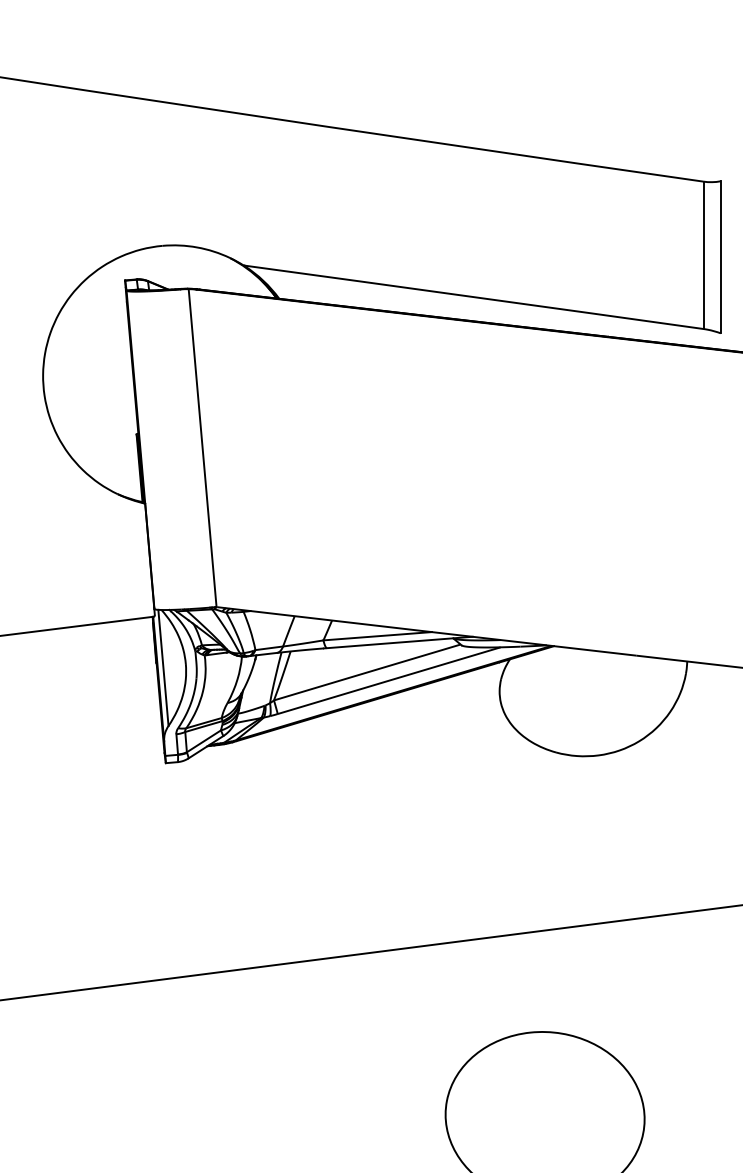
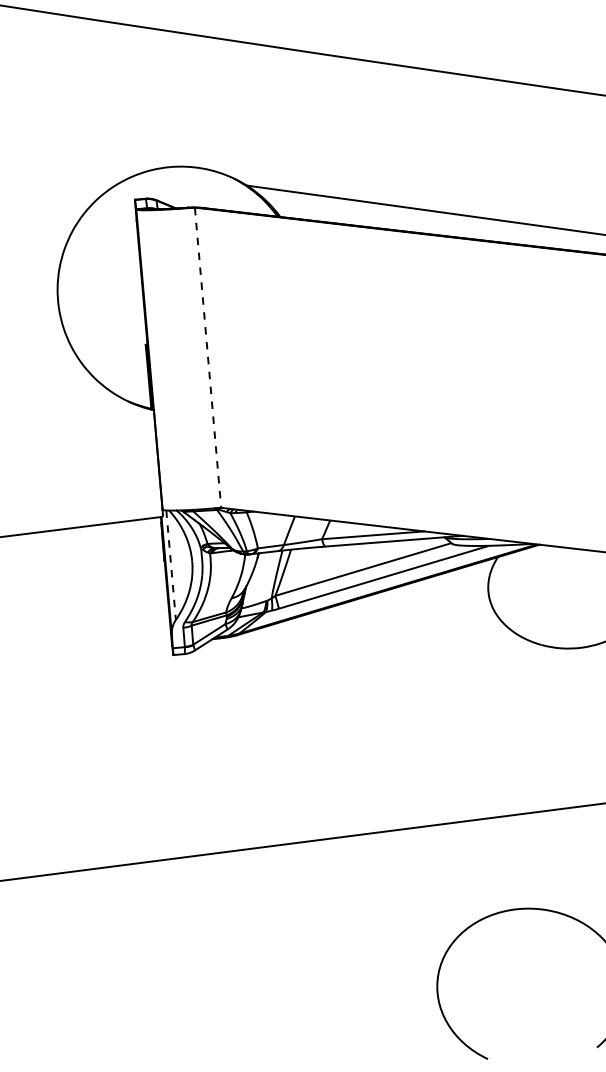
line: (202, 448) -> (207, 358), solid -> dashed
line: (163, 668) -> (171, 565), solid -> dashed

